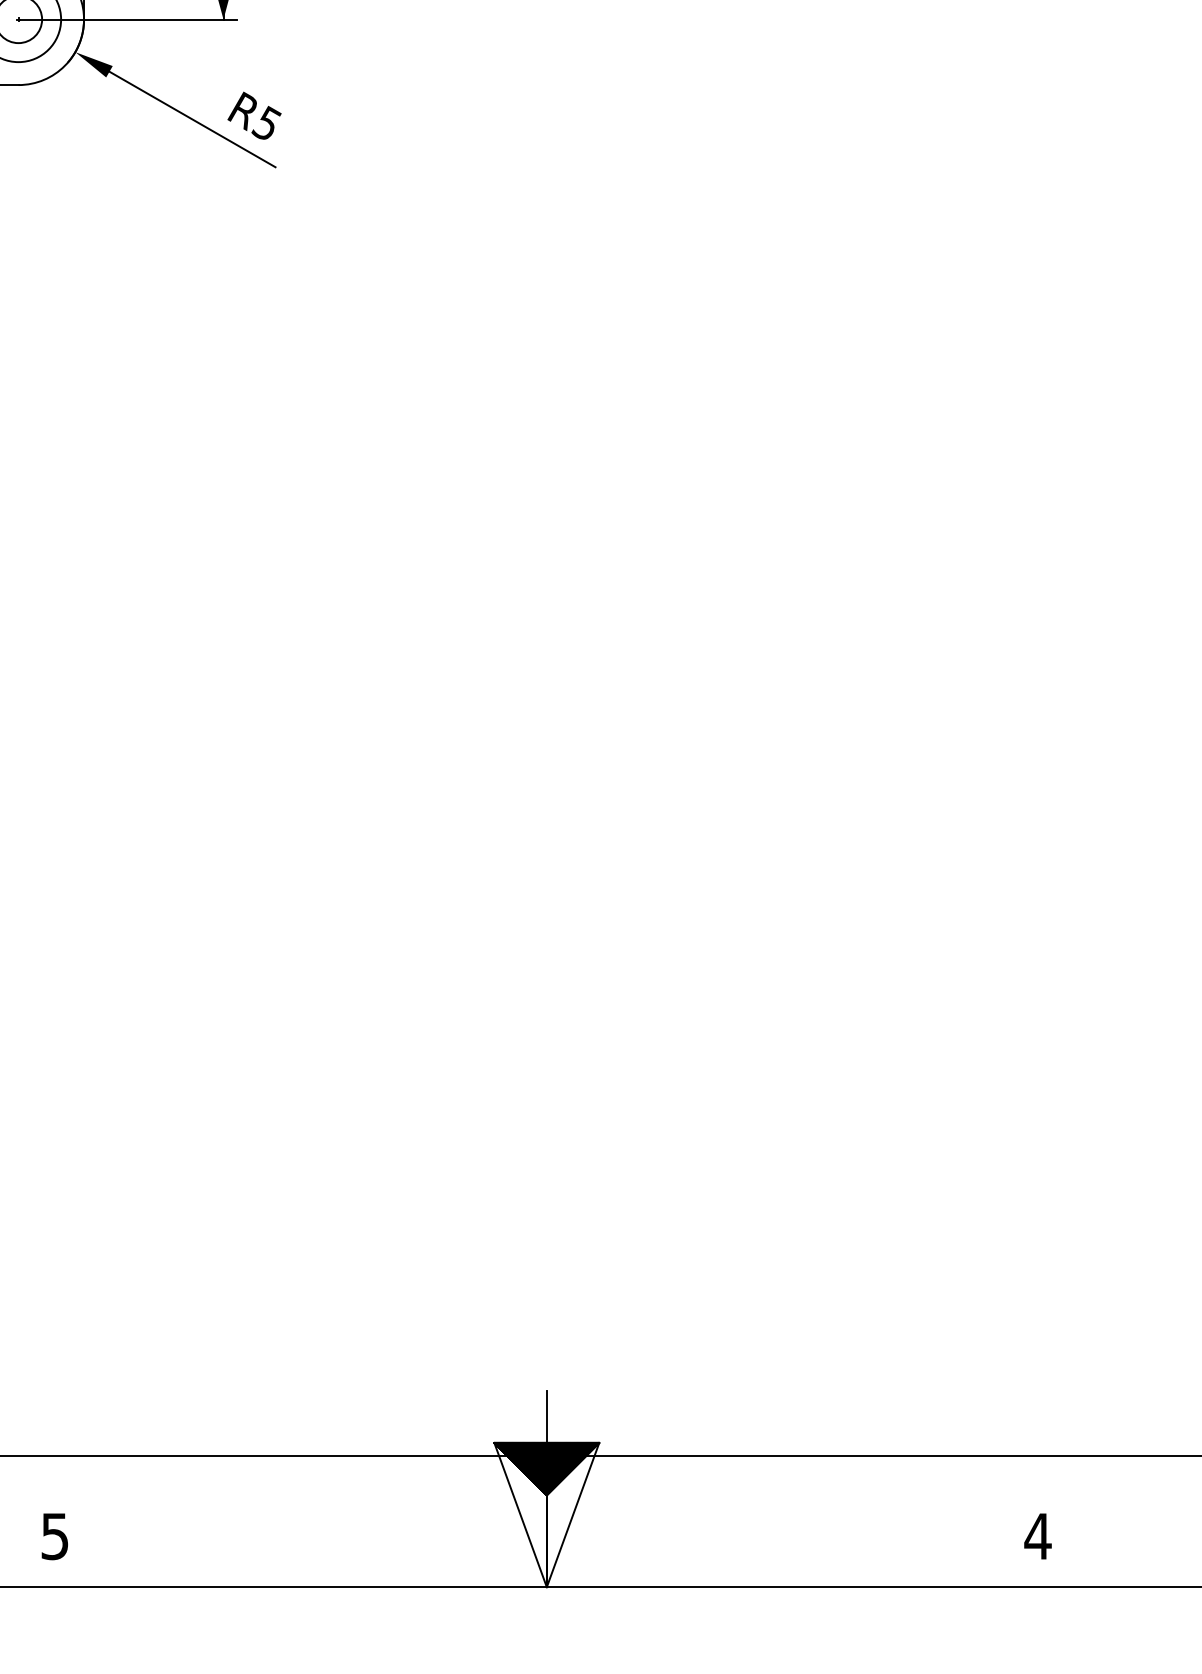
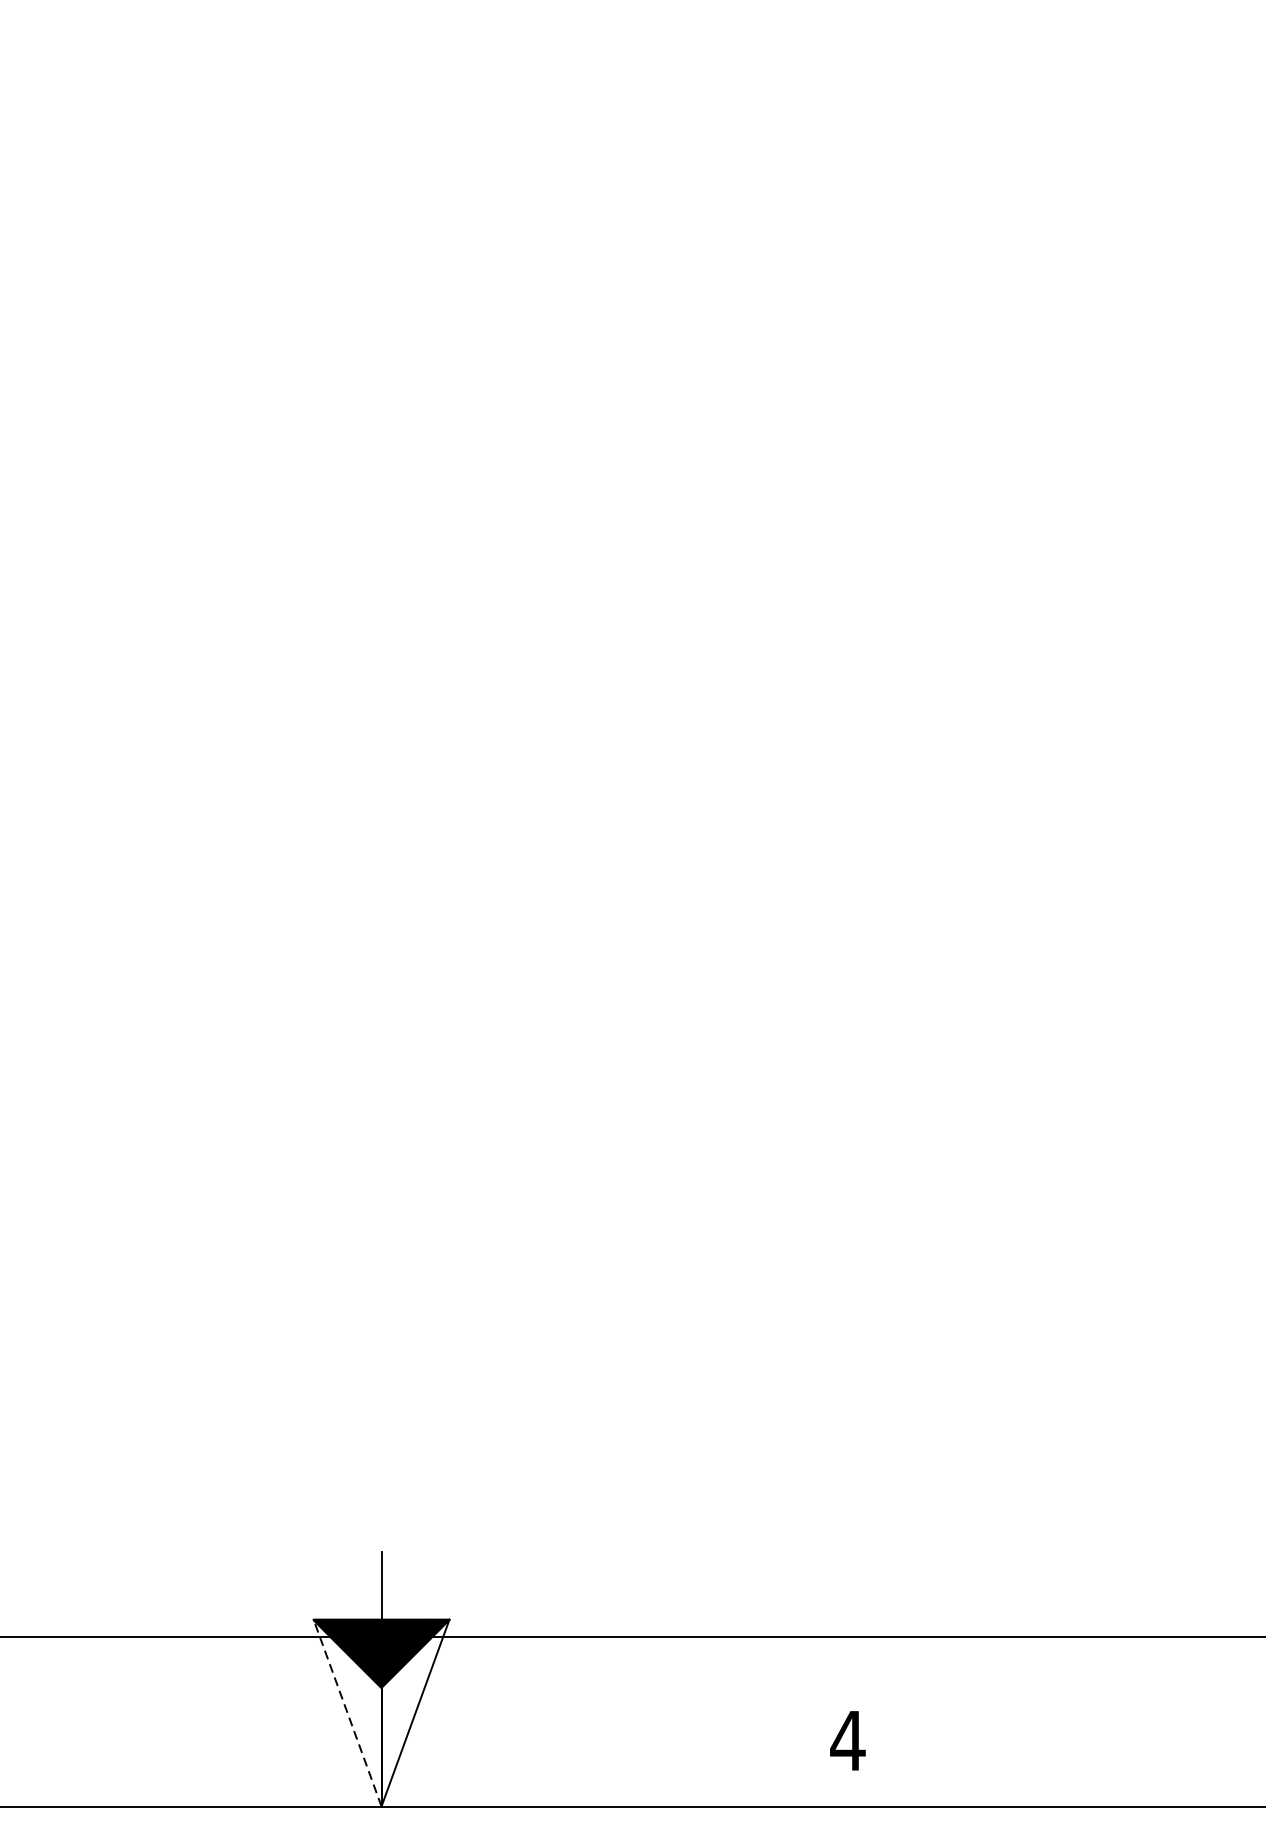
line: (520, 1515) -> (347, 1713), solid -> dashed
text: (1037, 1536) -> (847, 1740), moved

